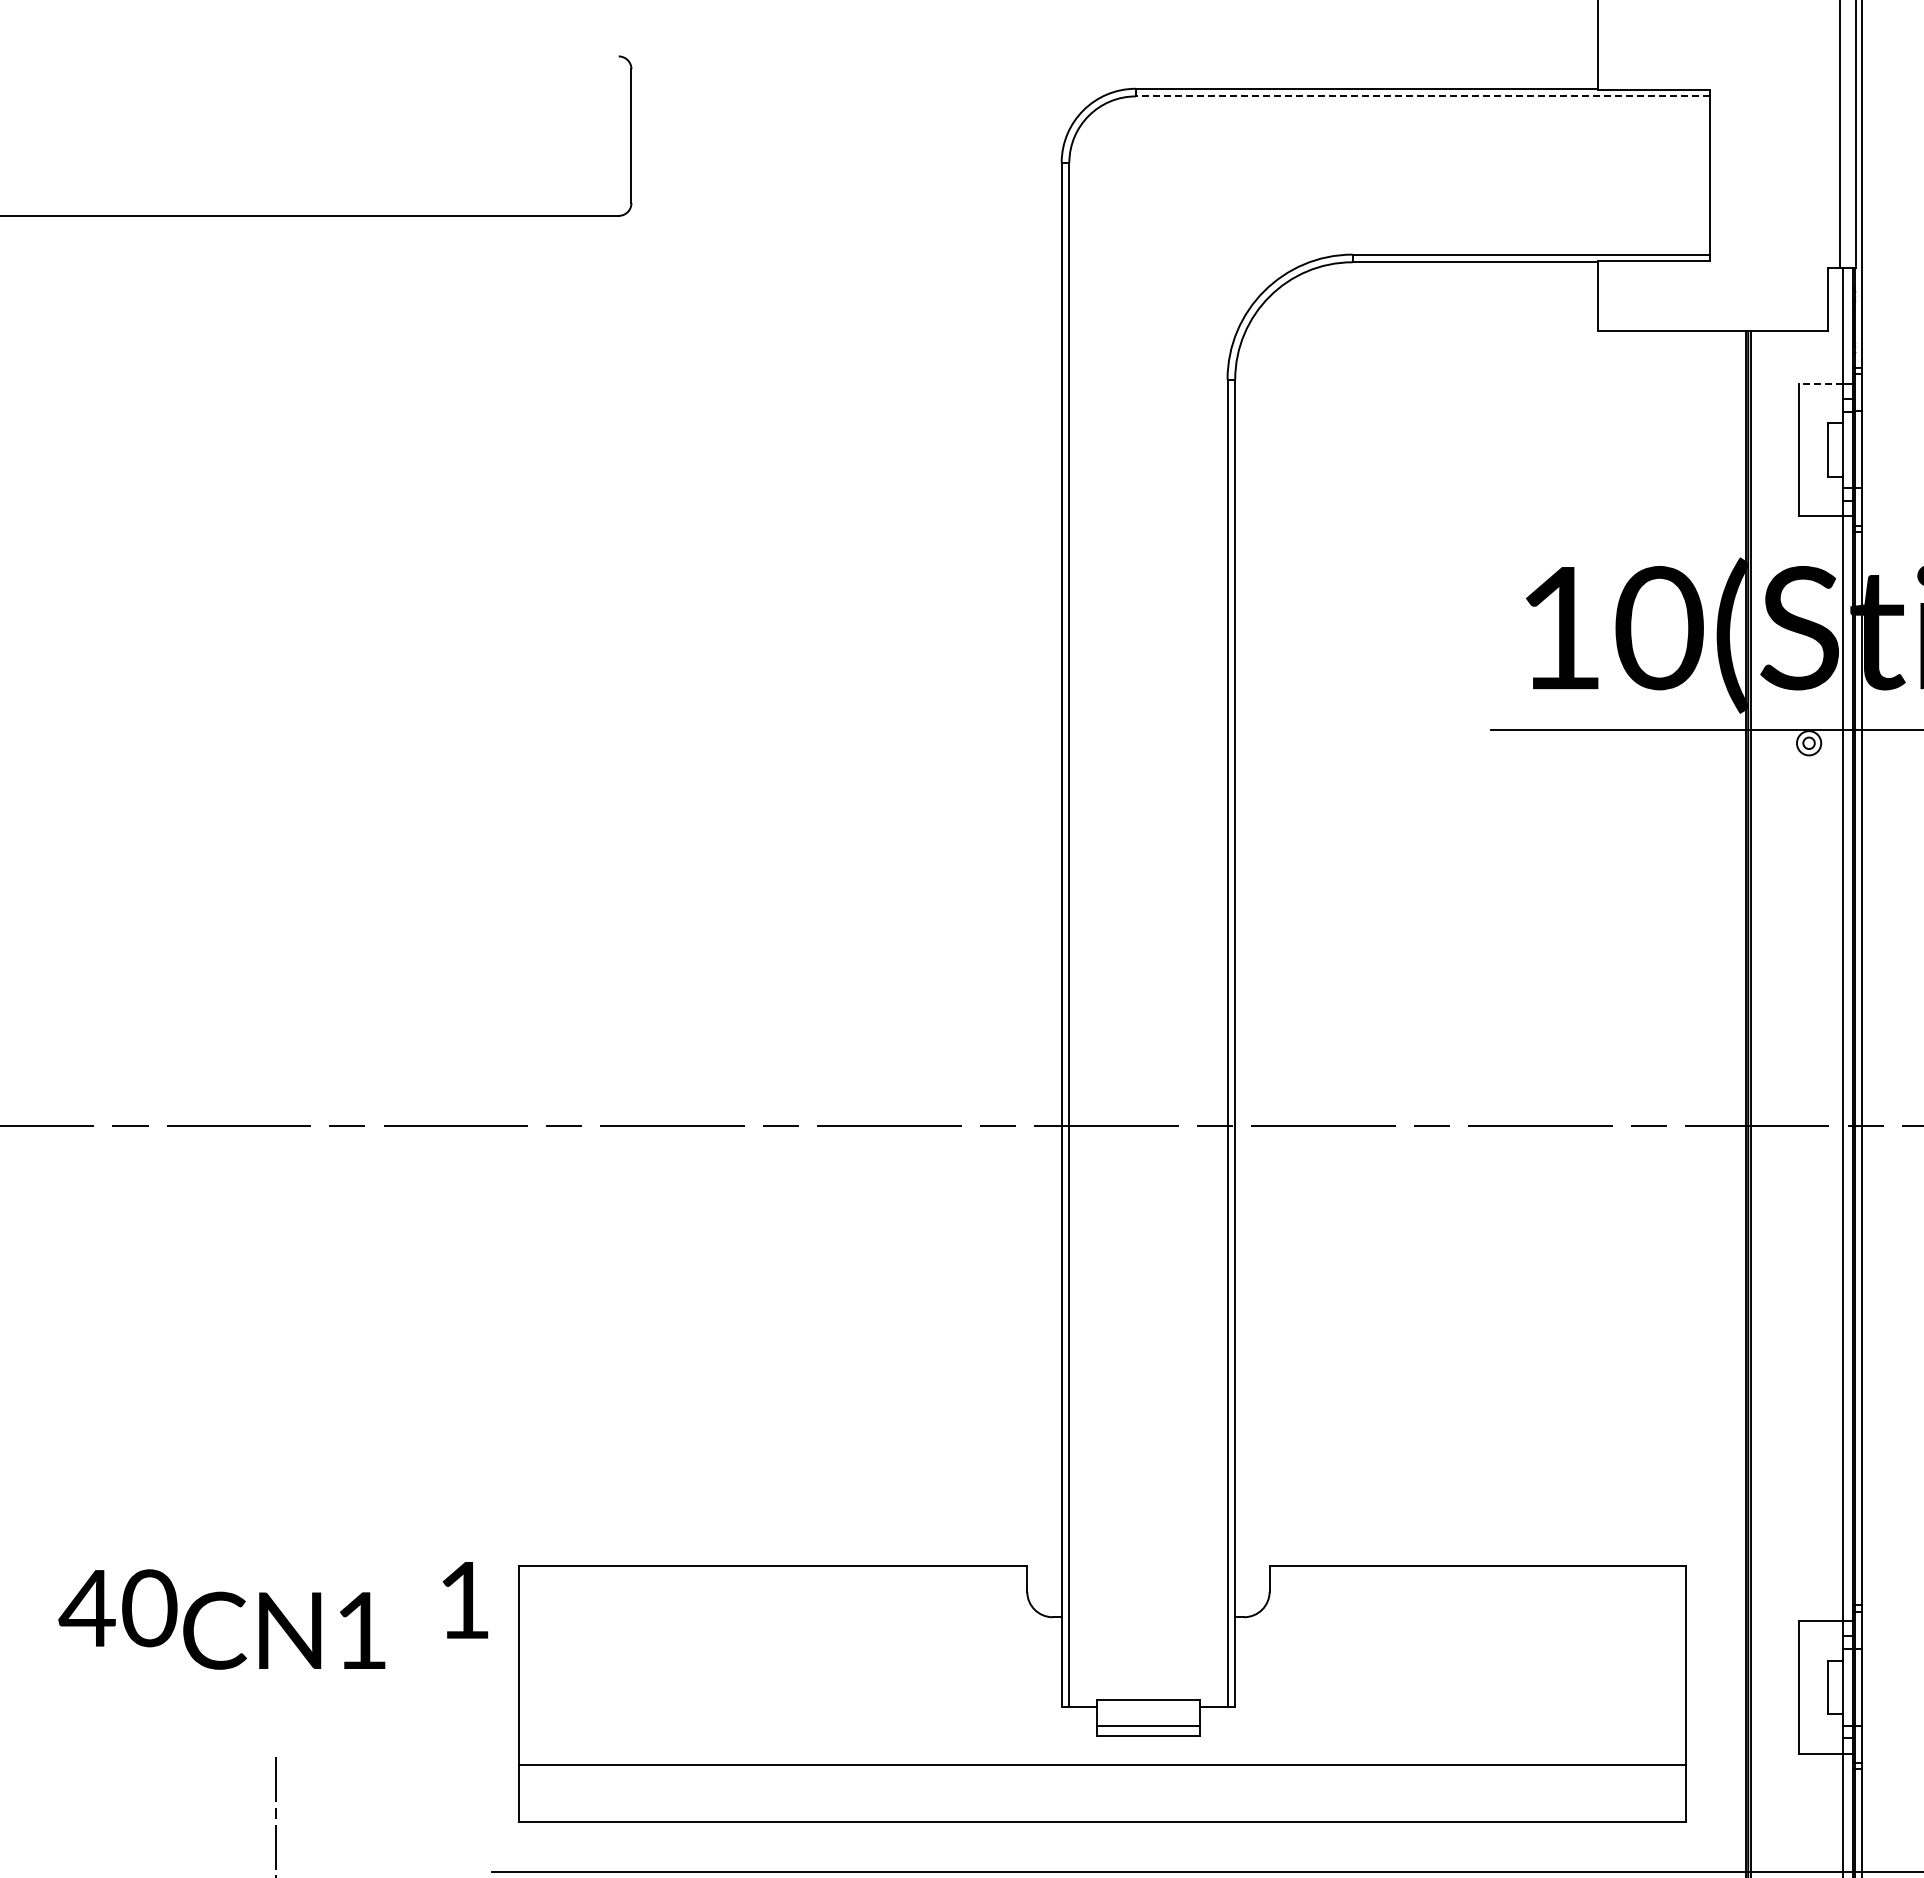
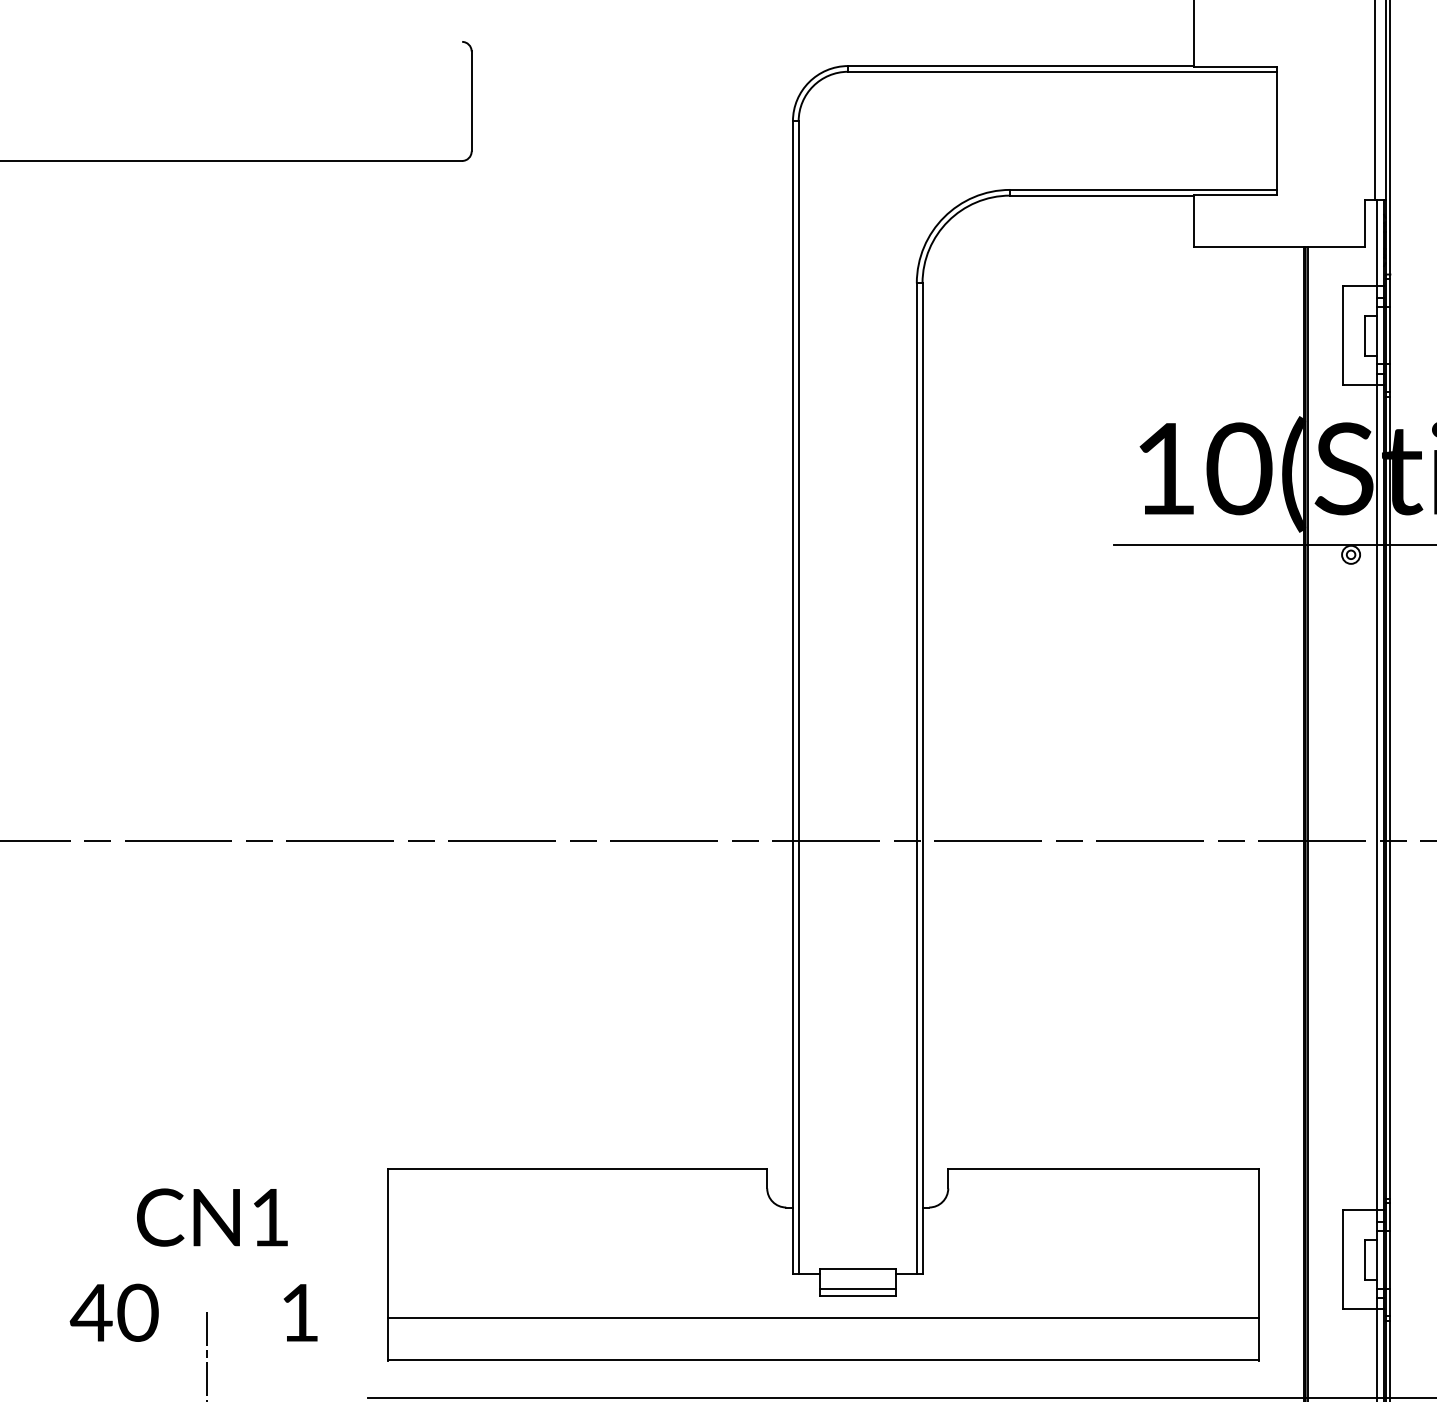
line: (1422, 96) -> (1062, 71), dashed -> solid
line: (1820, 383) -> (1359, 286), dashed -> solid
text: (465, 1600) -> (300, 1313), moved
text: (117, 1608) -> (113, 1313), moved

